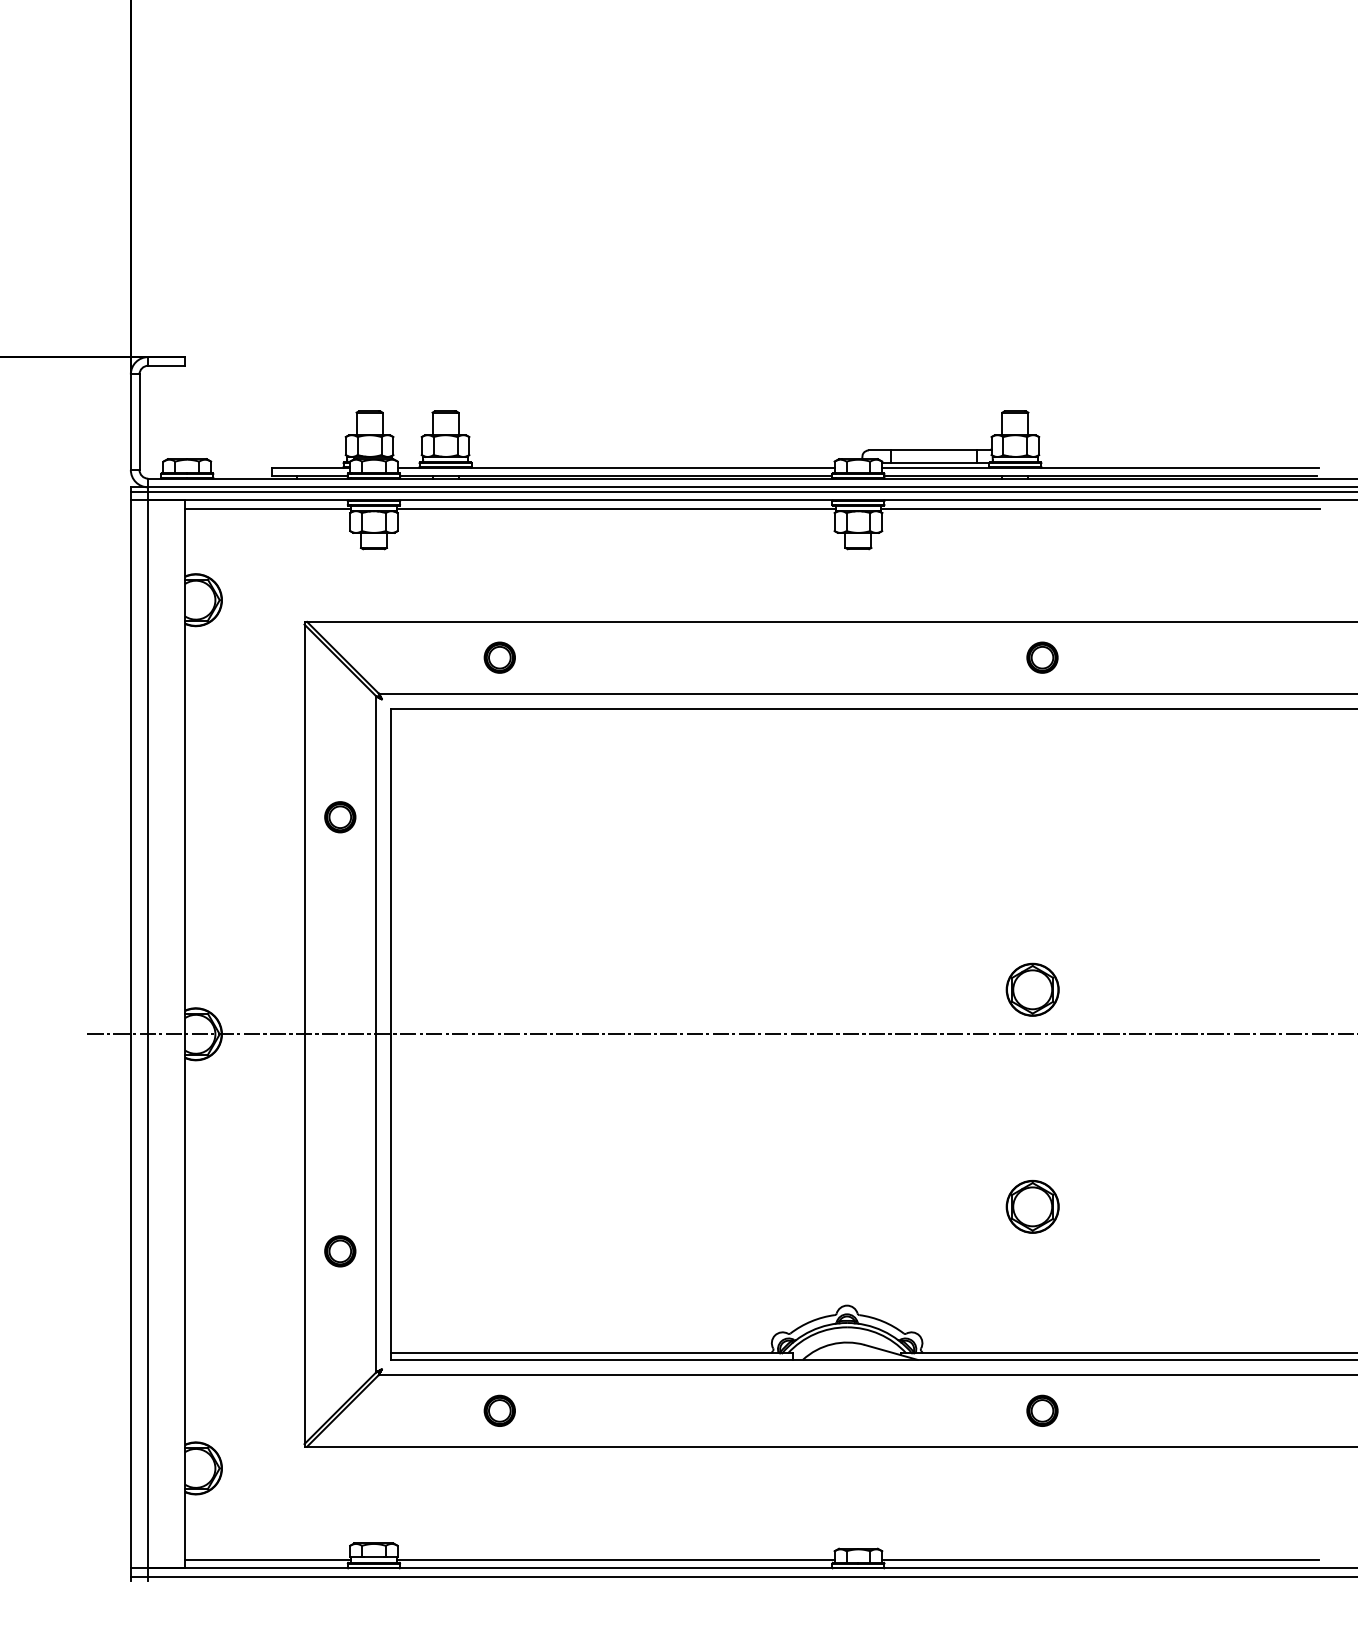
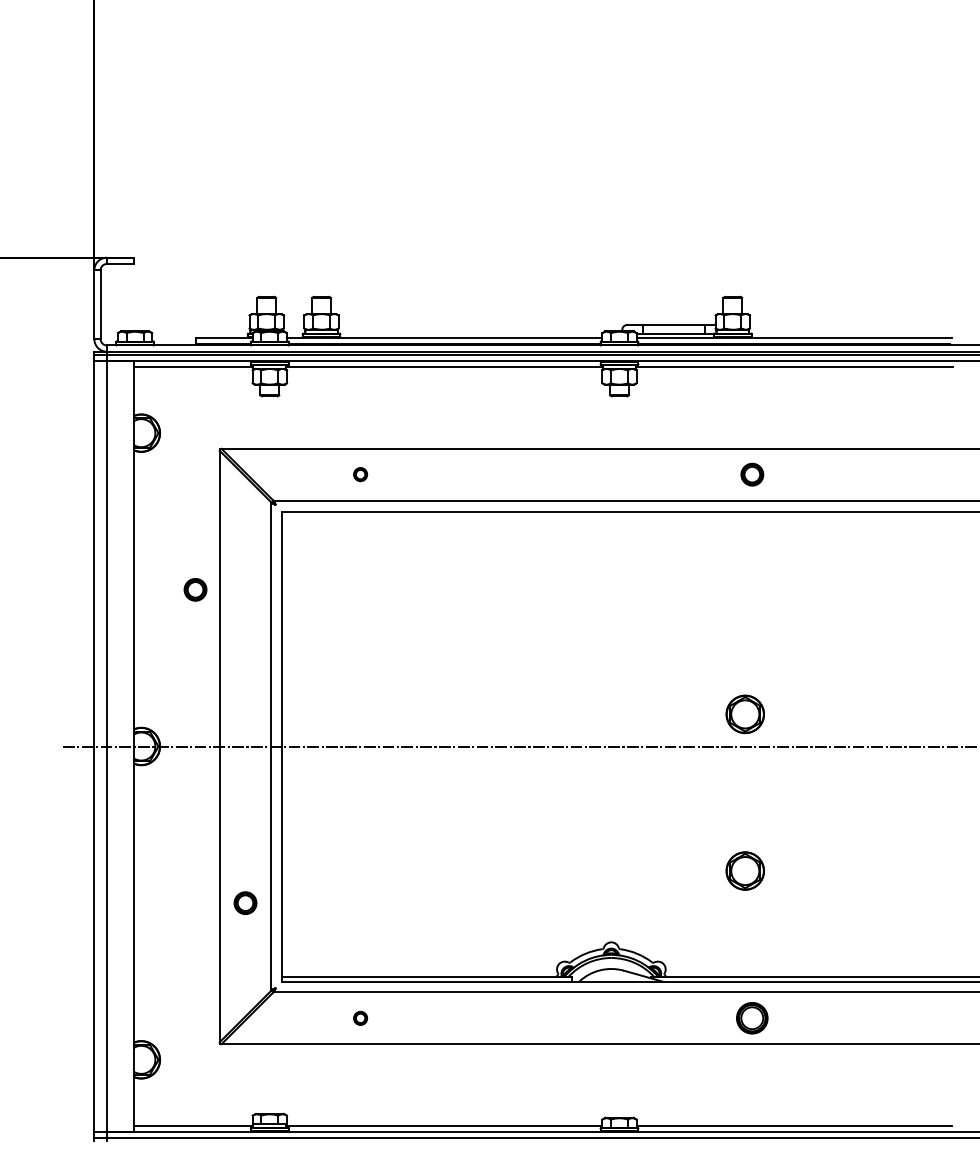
part: (499, 657) -> (360, 474), size x0.6
part: (340, 816) -> (195, 589), moved
part: (499, 1411) -> (360, 1018), size x0.6
part: (1042, 1411) -> (752, 1018), size x1.4

